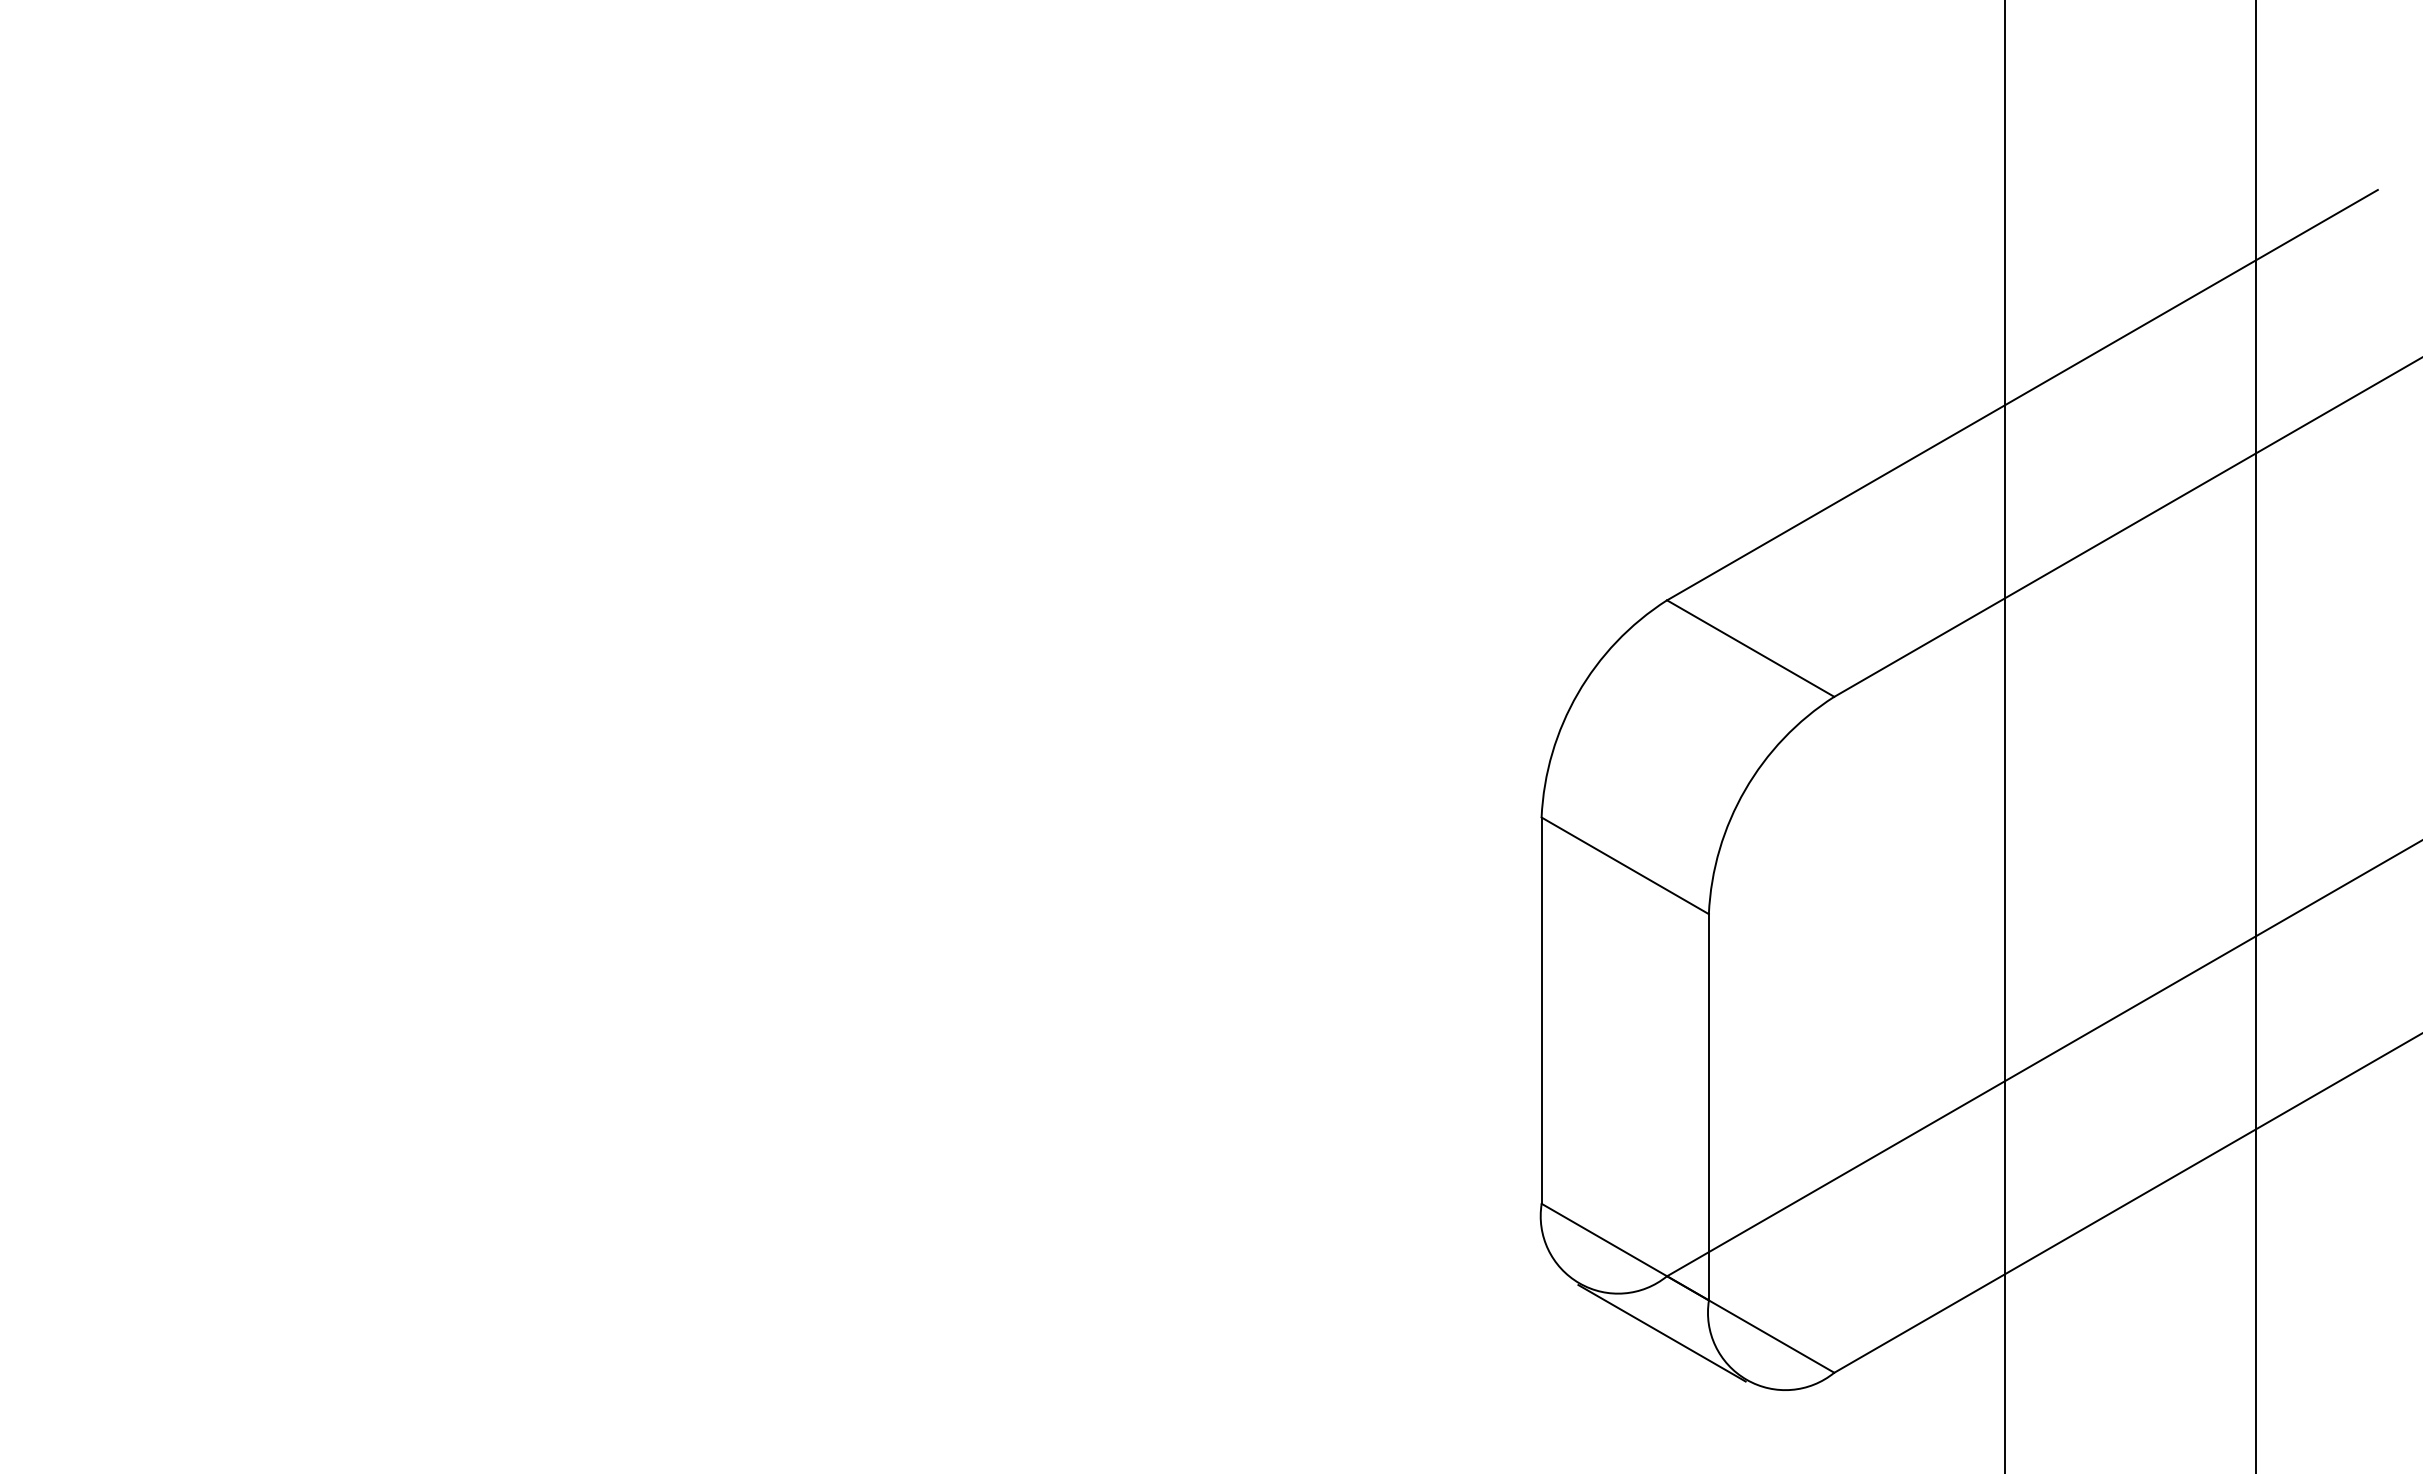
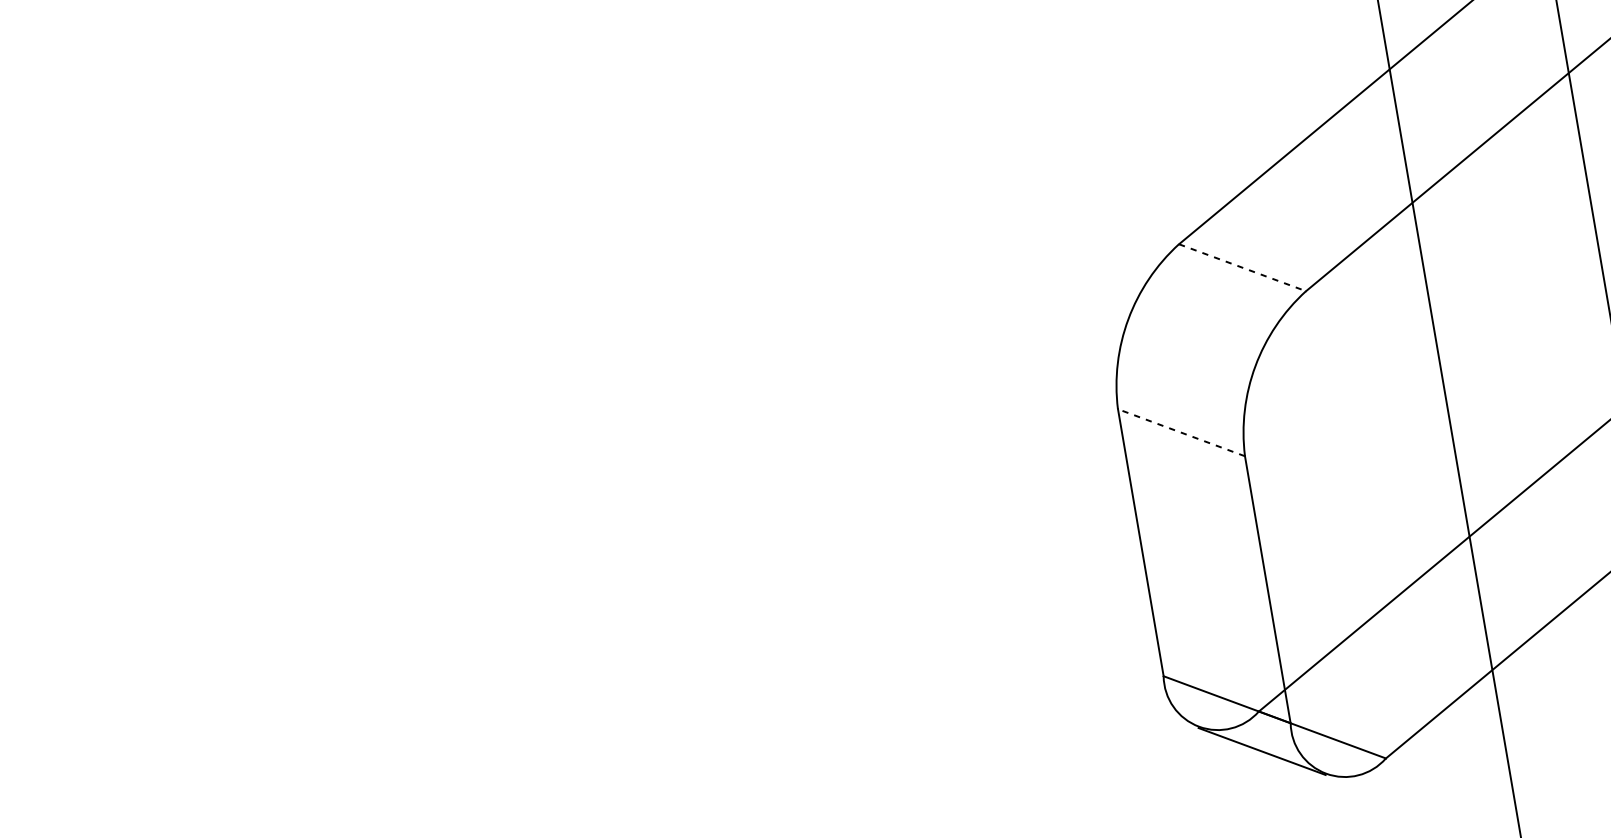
line: (1750, 648) -> (1242, 267), solid -> dashed
line: (1625, 865) -> (1181, 432), solid -> dashed

